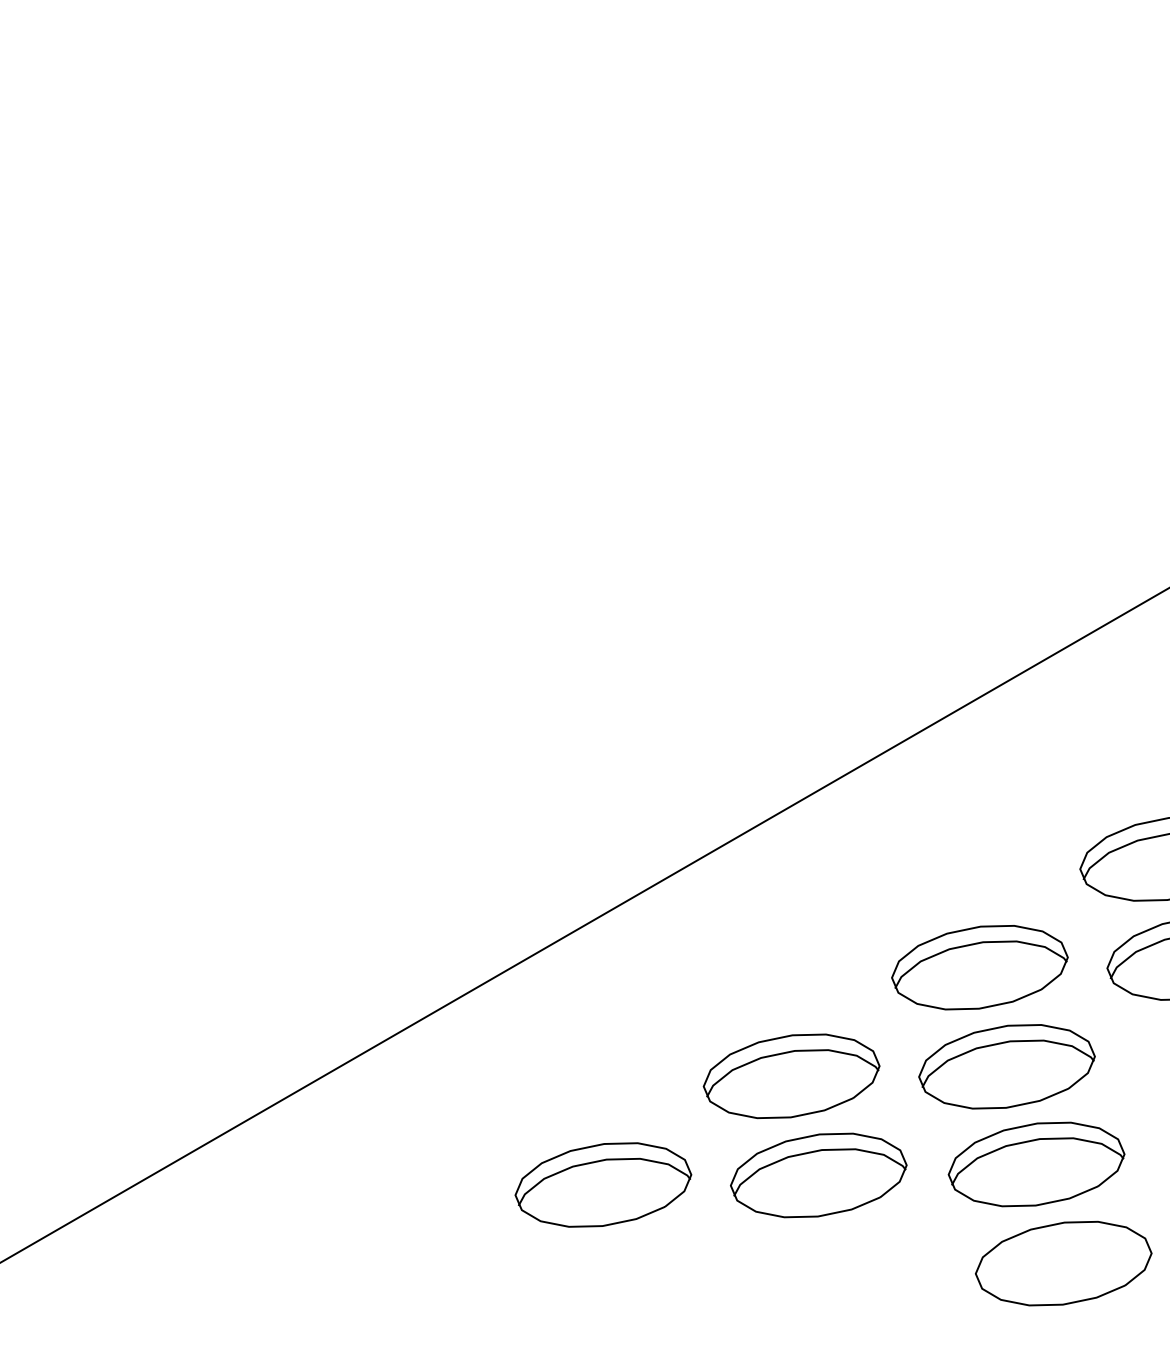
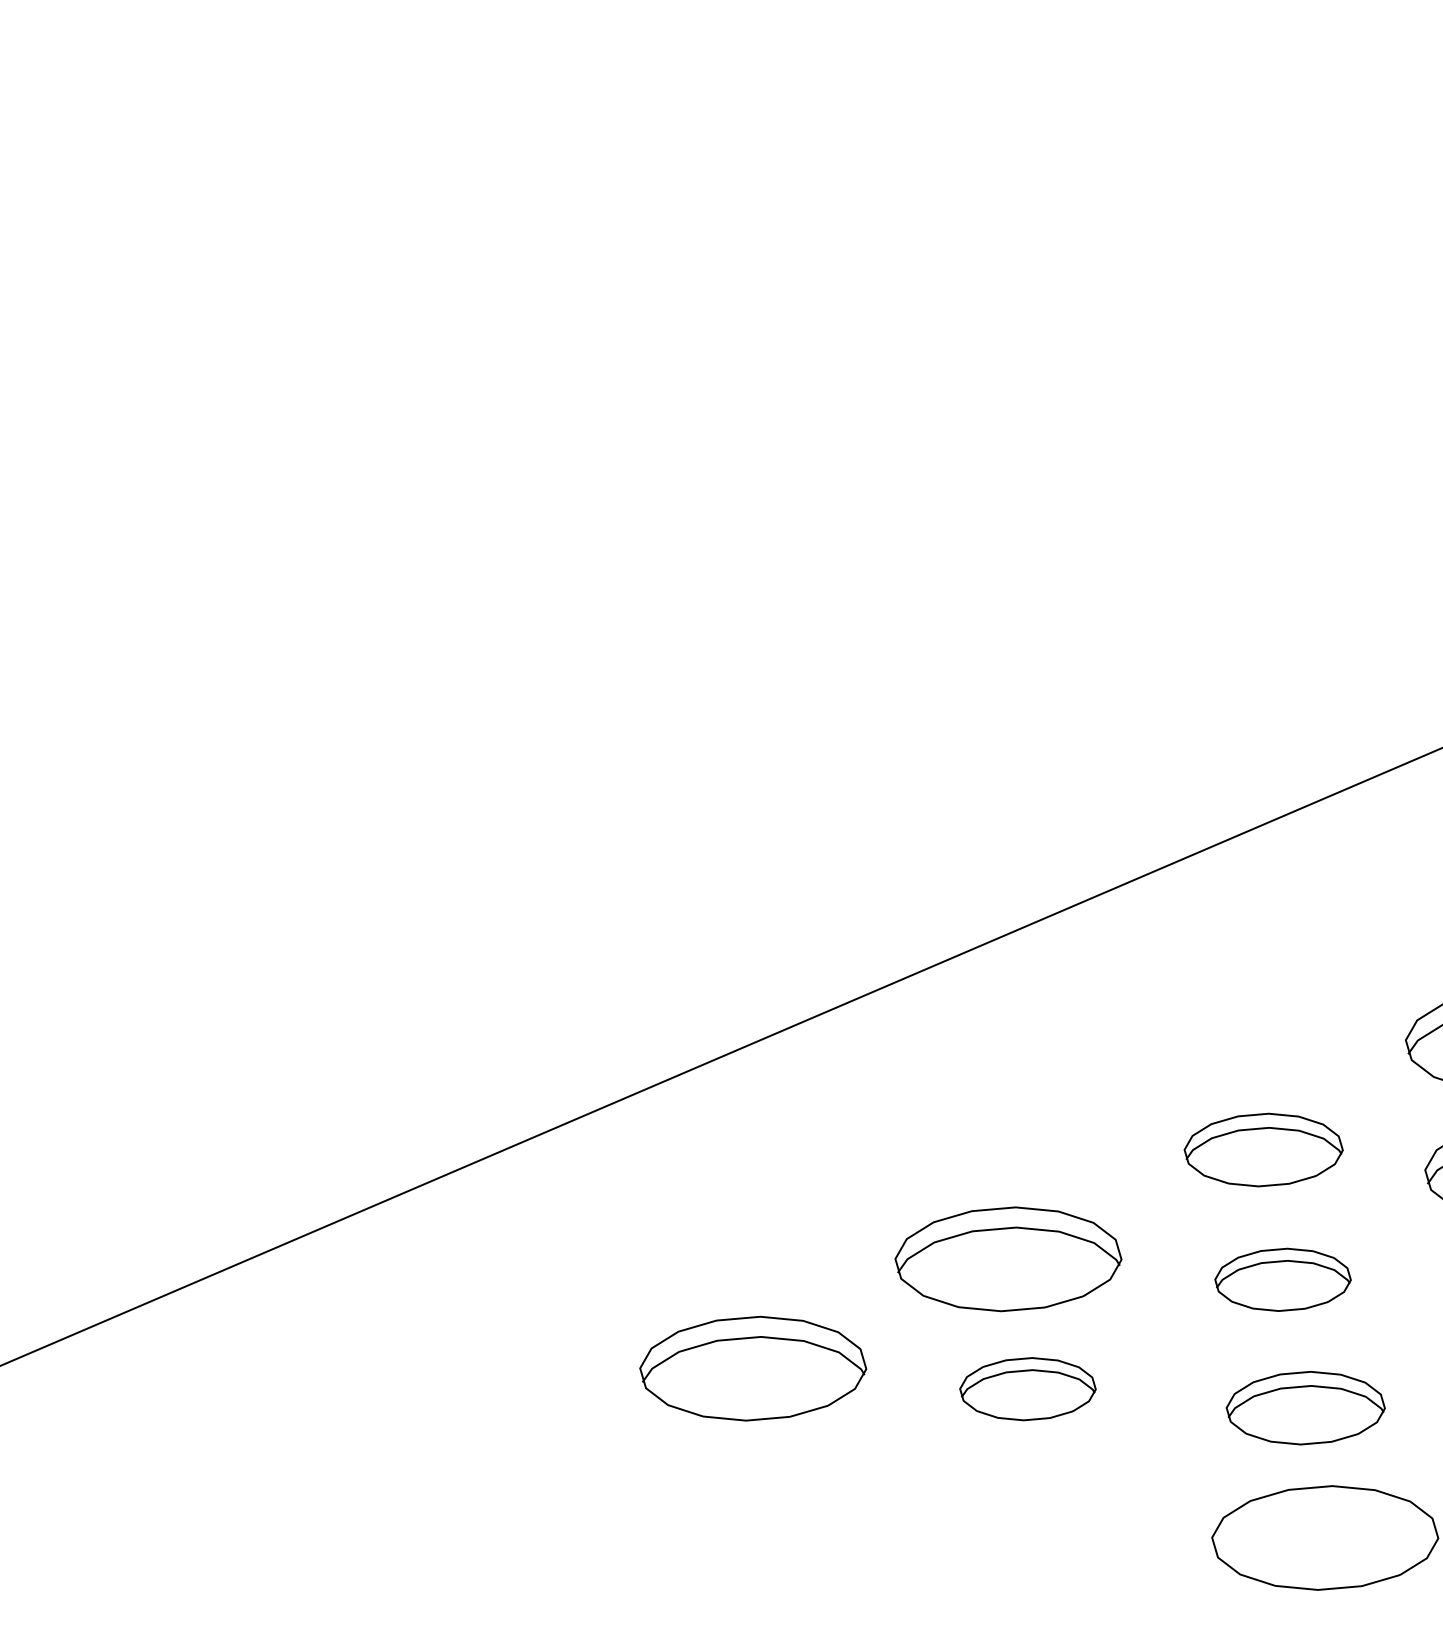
part: (979, 967) -> (1263, 1149), size x0.7
part: (1006, 1066) -> (1282, 1279), size x0.6
part: (1036, 1164) -> (1305, 1408), size x0.7
part: (818, 1175) -> (1027, 1389), size x0.6

